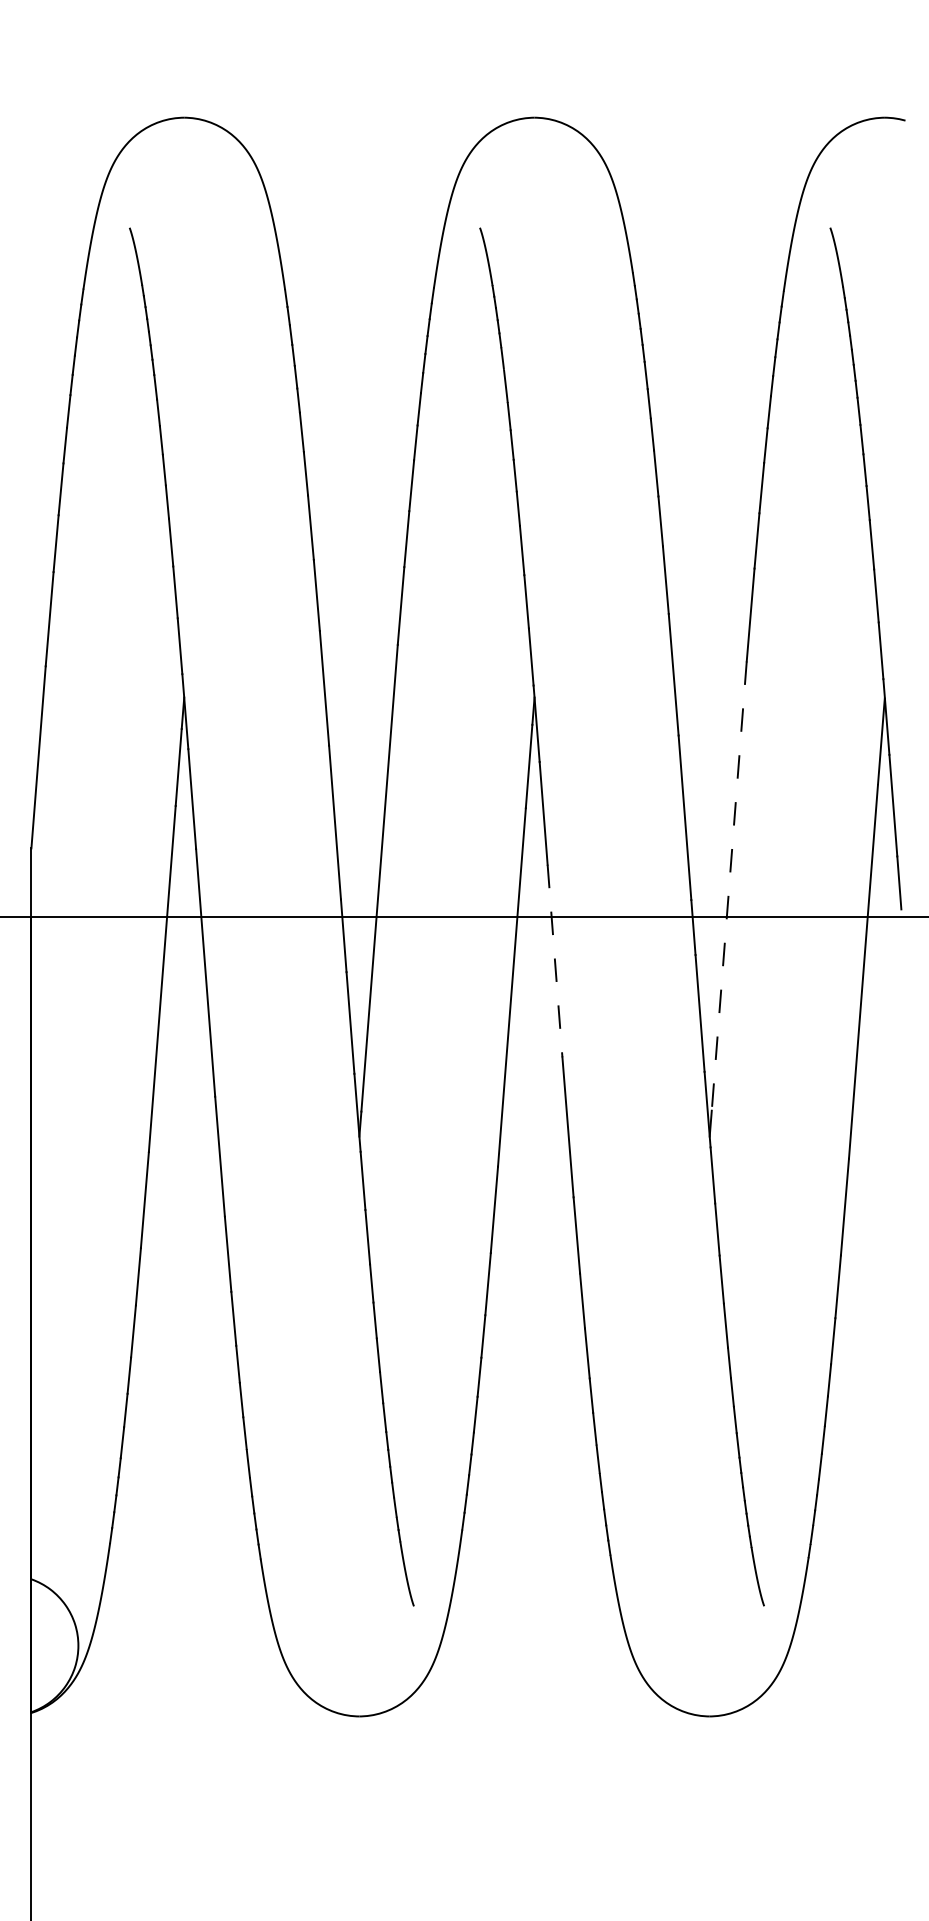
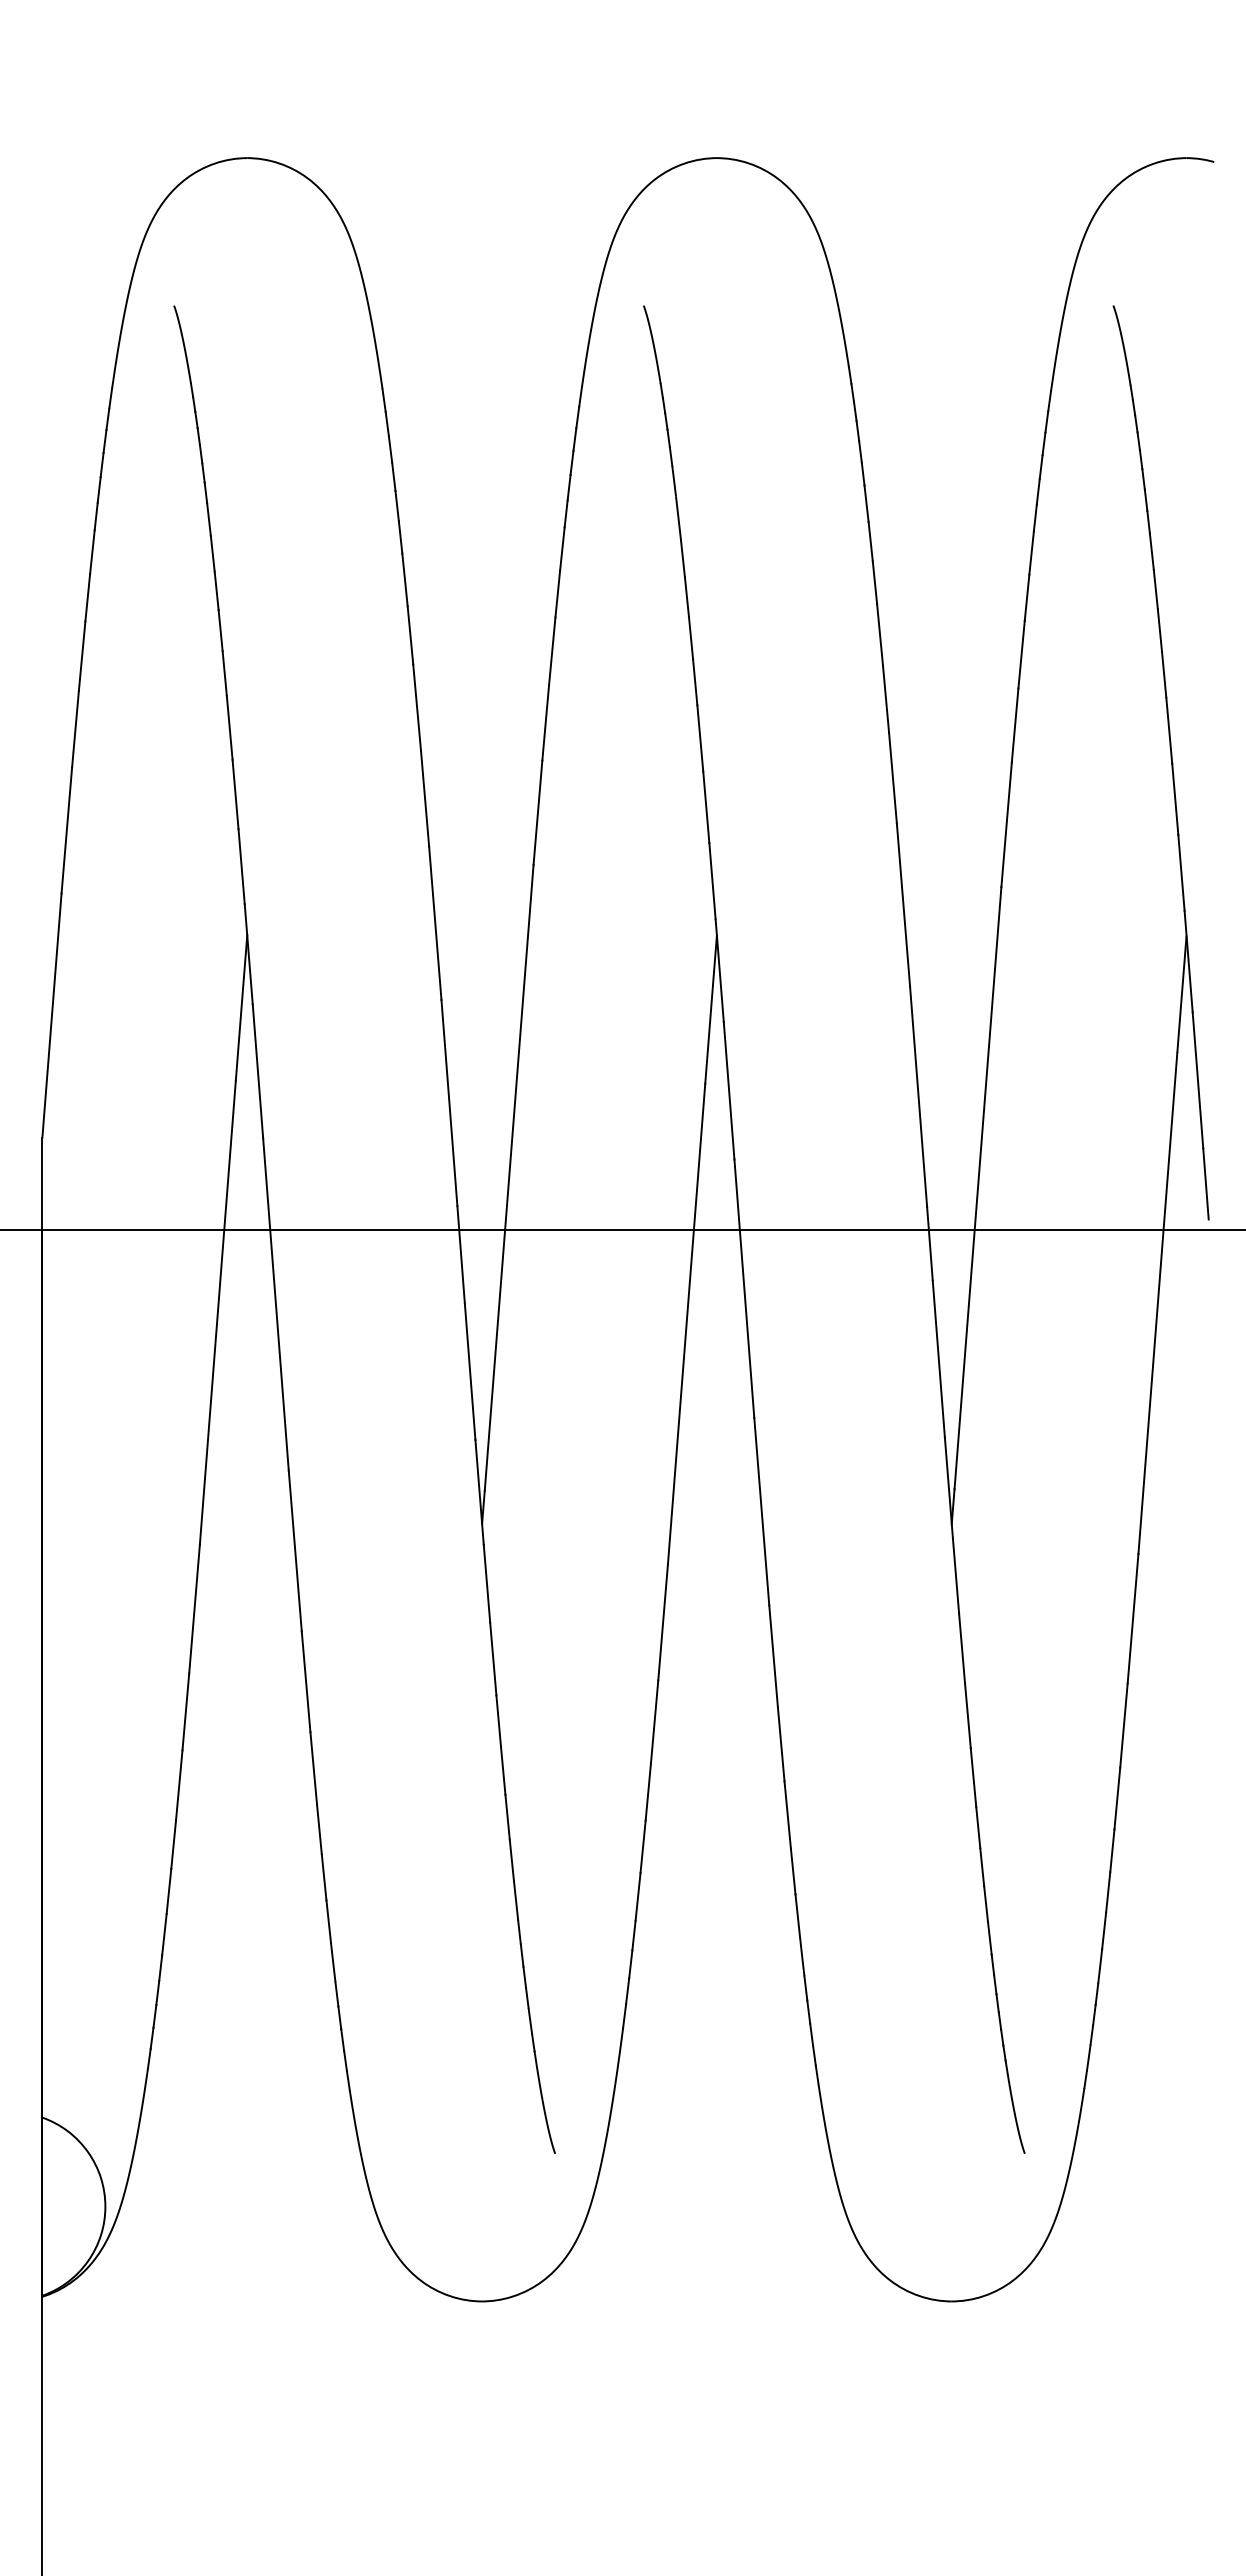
line: (728, 886) -> (977, 1188), dashed -> solid
line: (555, 961) -> (744, 1289), dashed -> solid

